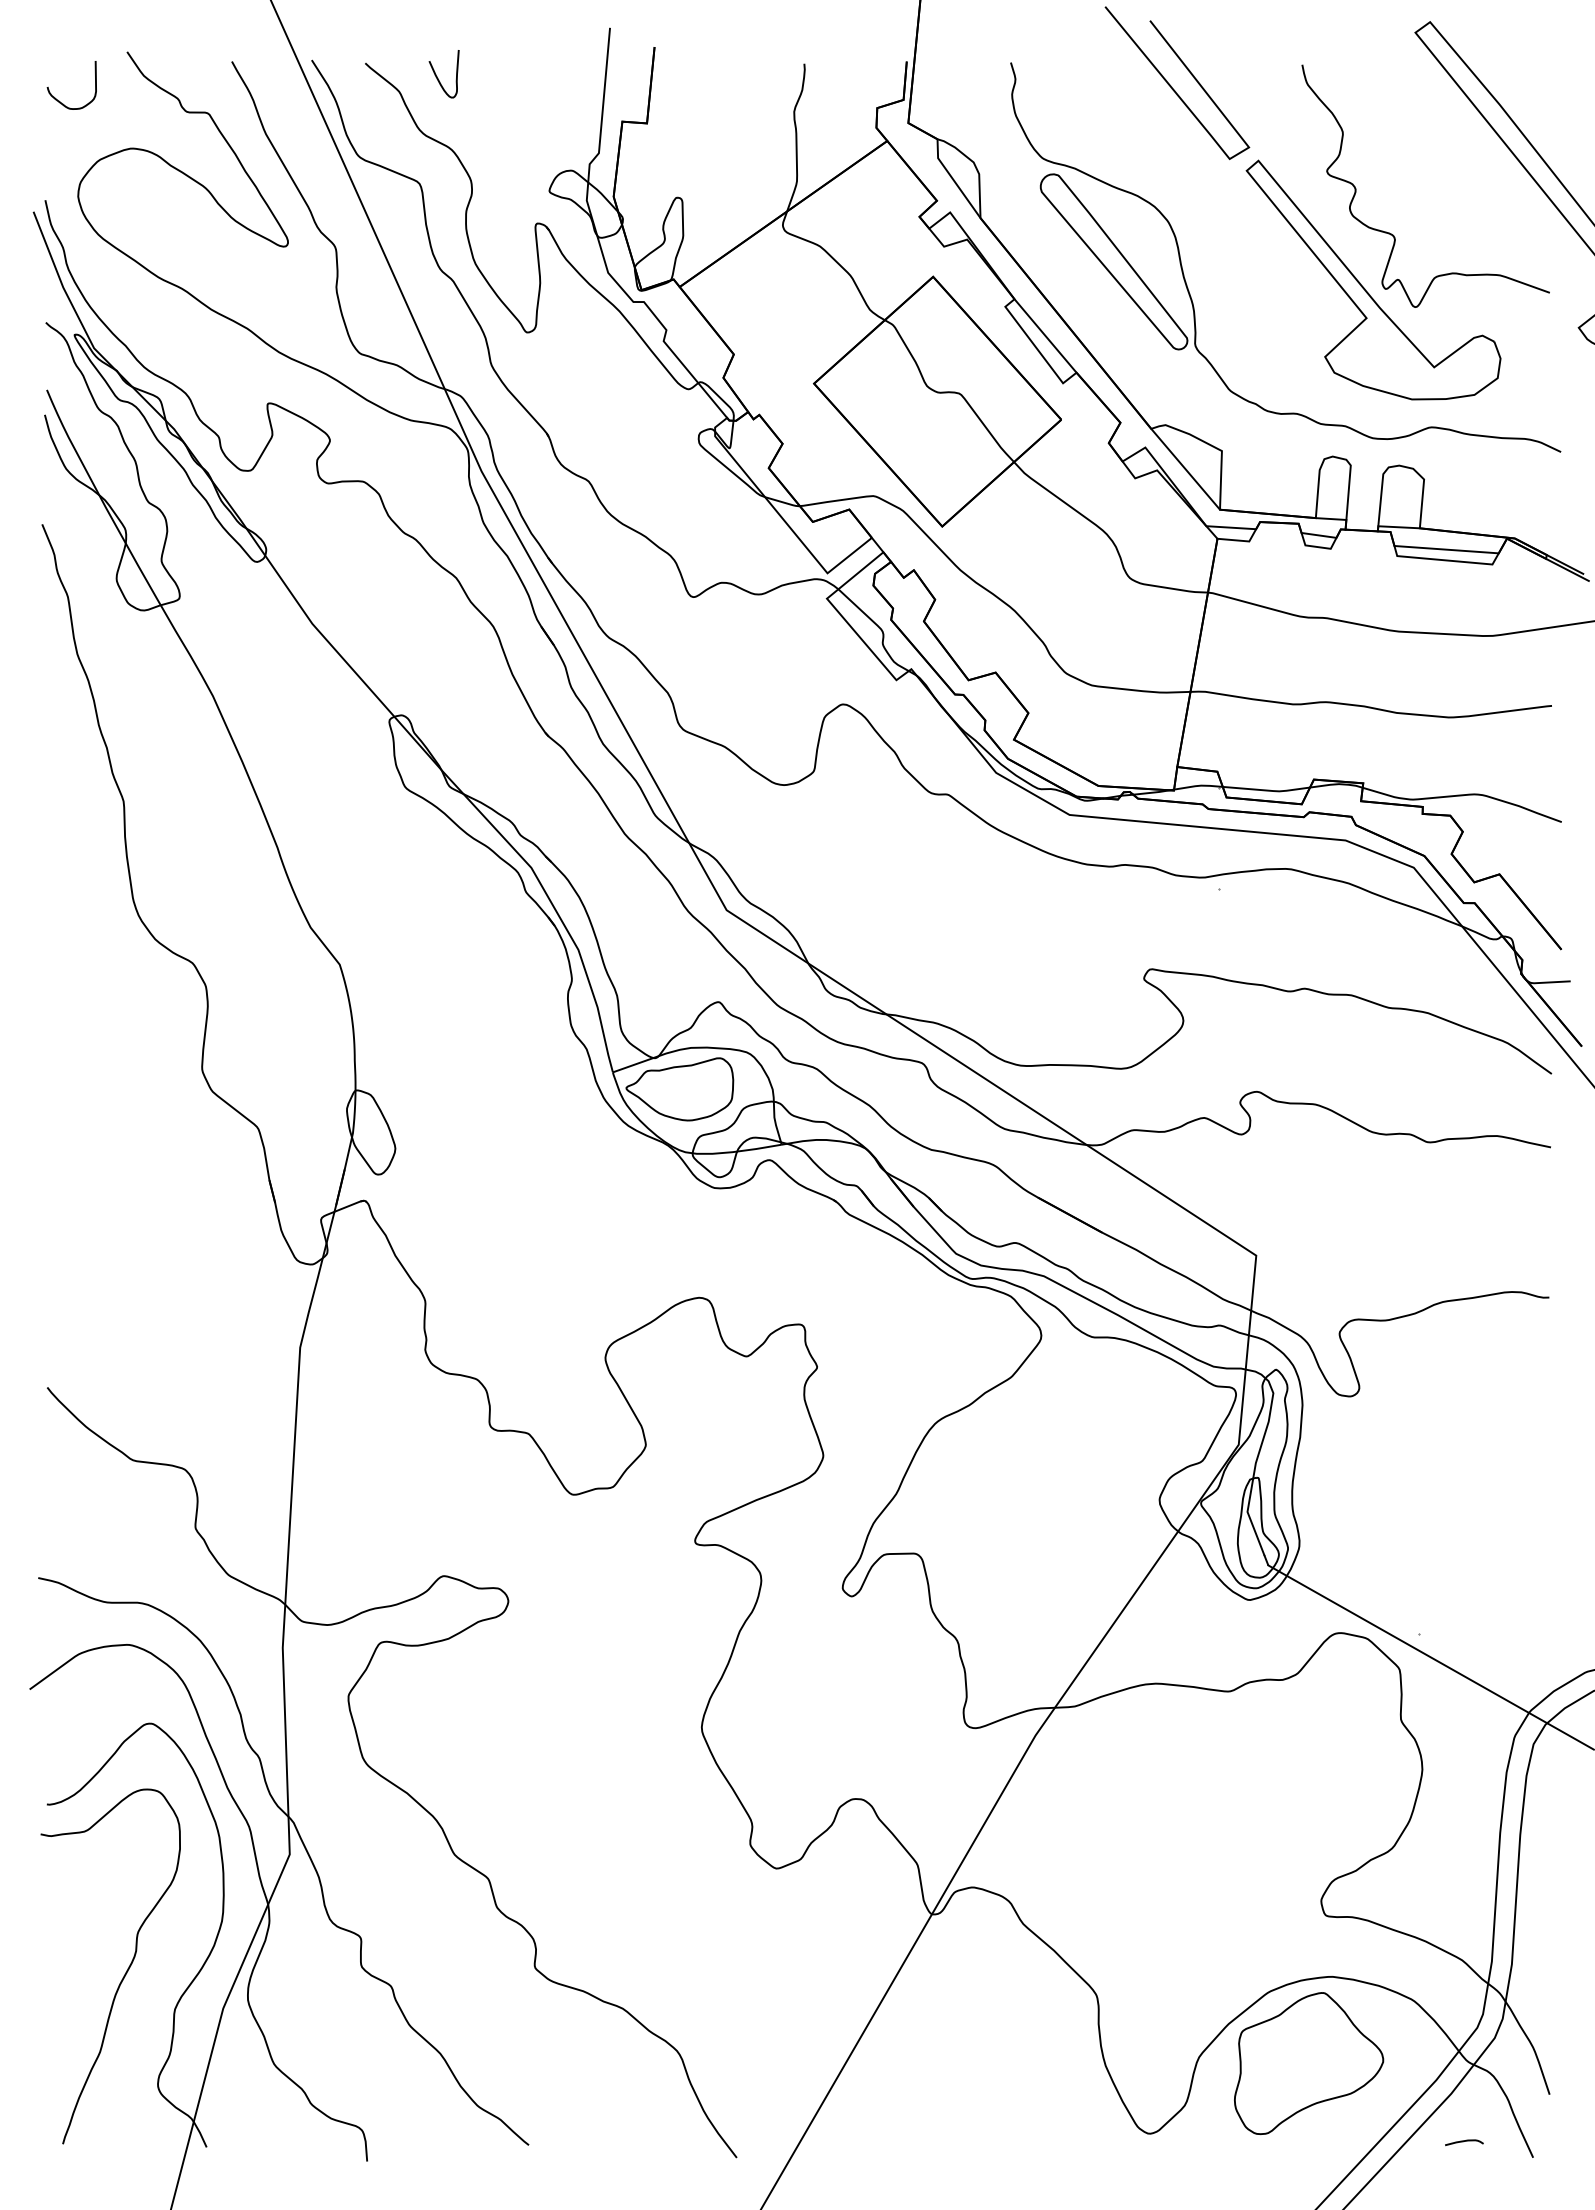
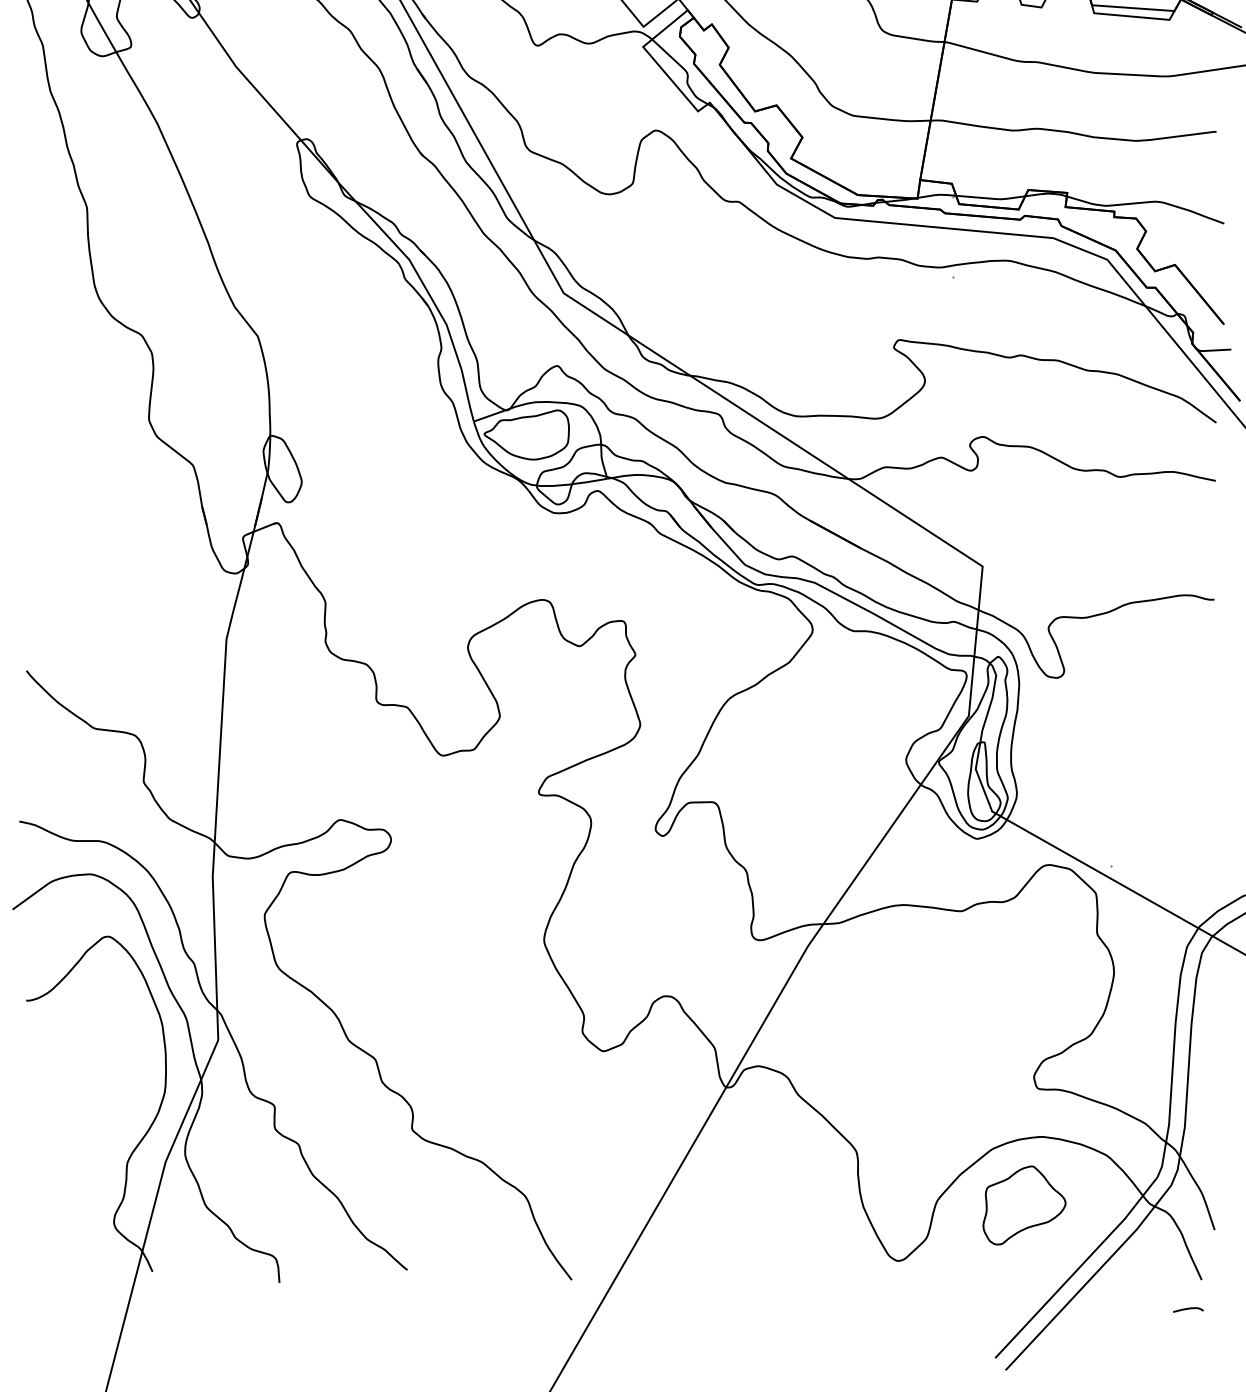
curve: (124, 1974) -> (87, 1135), removed
part: (1309, 2063) -> (1024, 1205), size x0.7
curve: (1464, 2141) -> (1188, 1309), moved

